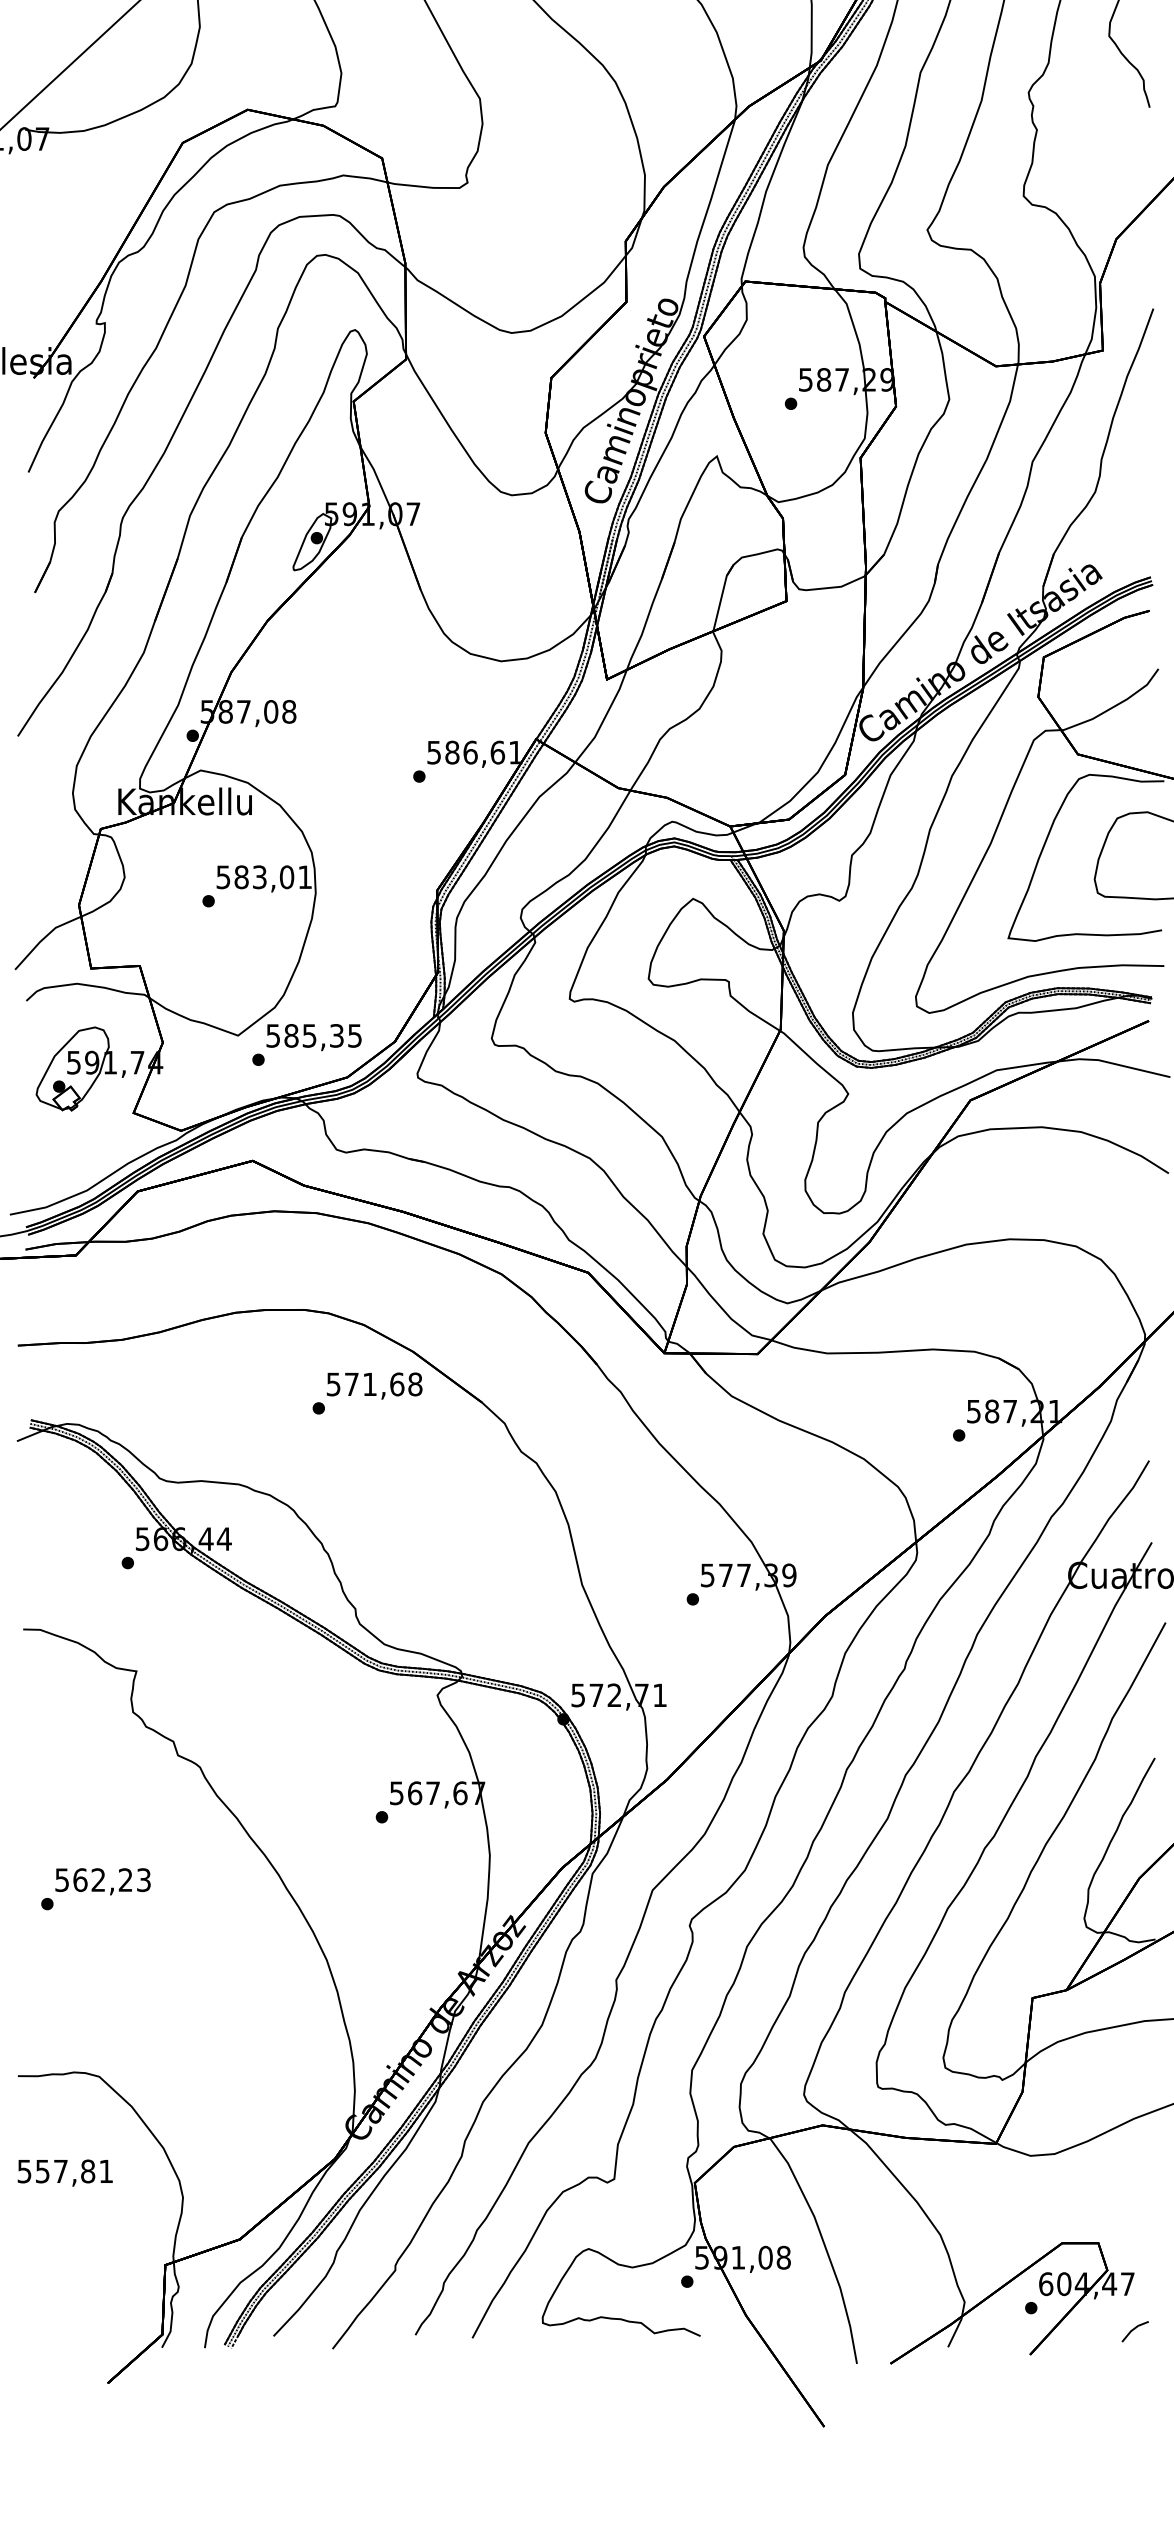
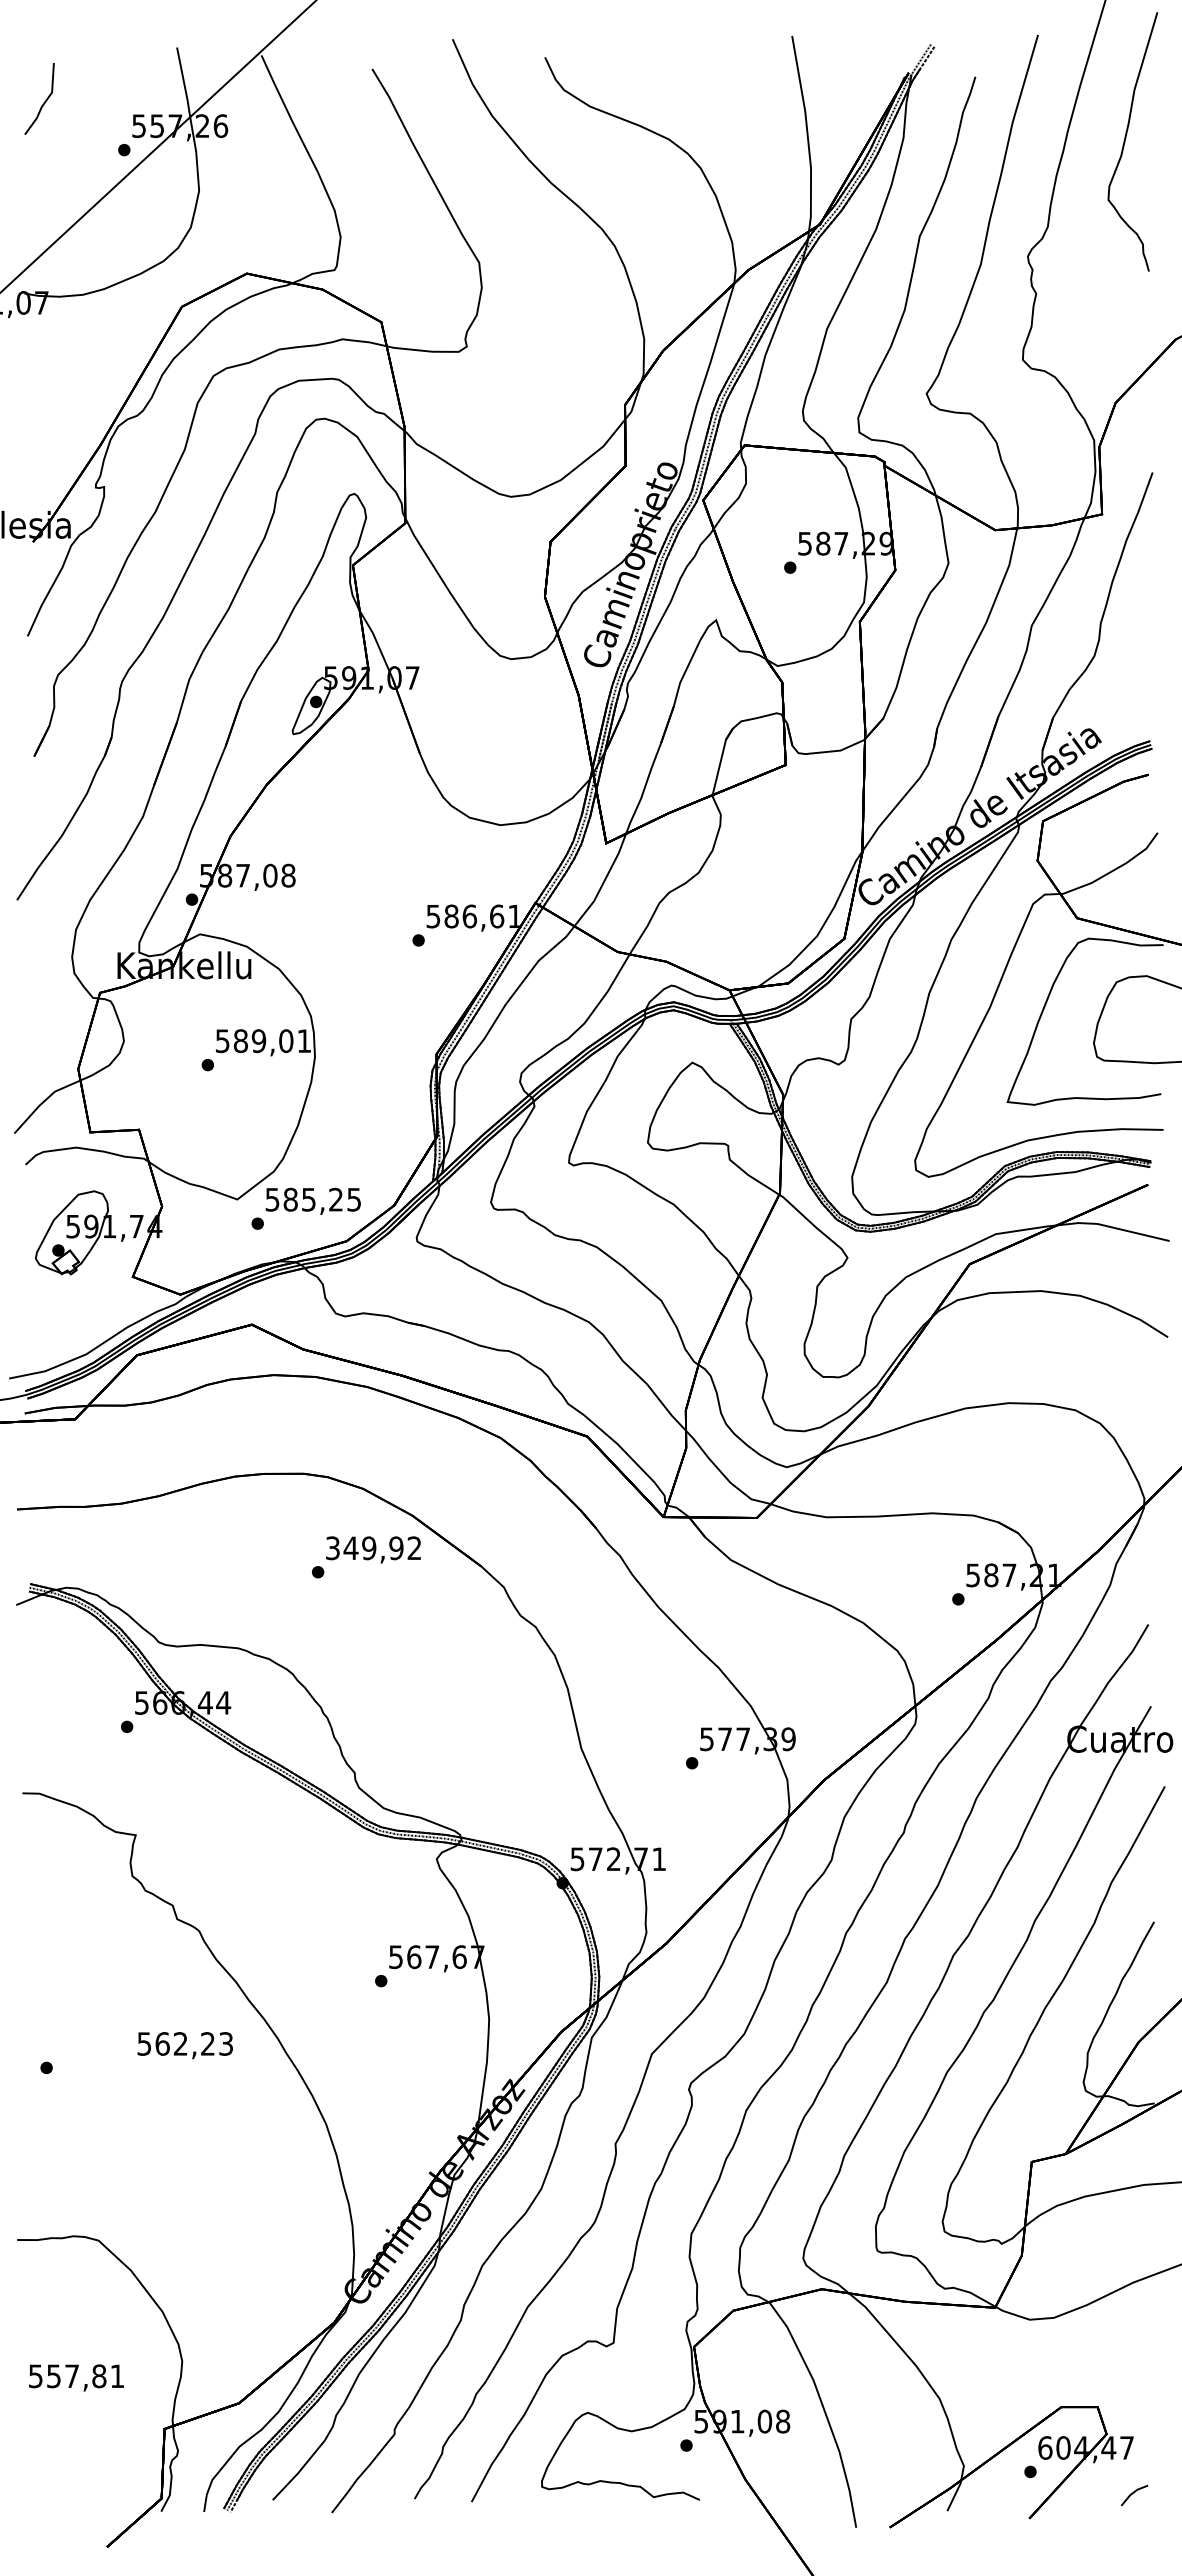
text: (259, 876) -> (258, 1040), 583,01 -> 589,01
text: (336, 1035) -> (335, 1199), 585,35 -> 585,25
text: (374, 1384) -> (373, 1548), 571,68 -> 349,92
text: (102, 1881) -> (184, 2045), moved
text: (65, 2172) -> (76, 2377), moved

